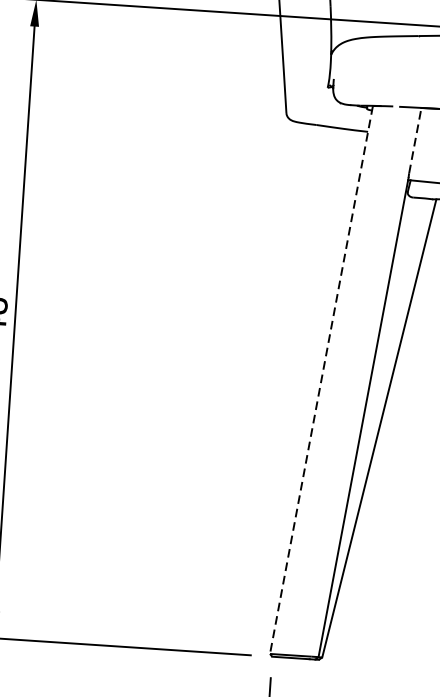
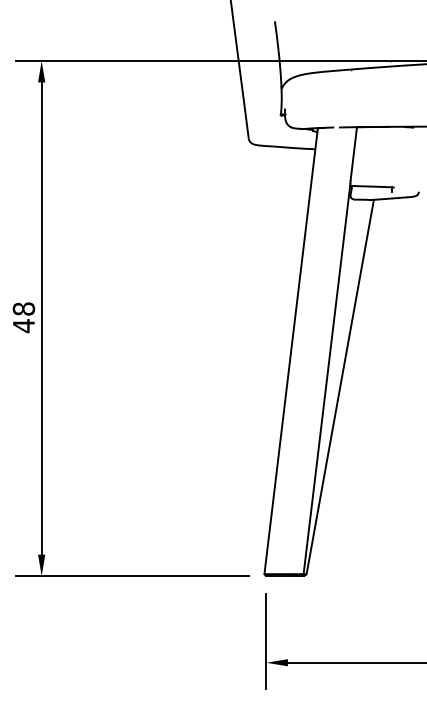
line: (414, 140) -> (353, 153), dashed -> solid
line: (321, 380) -> (291, 351), dashed -> solid

